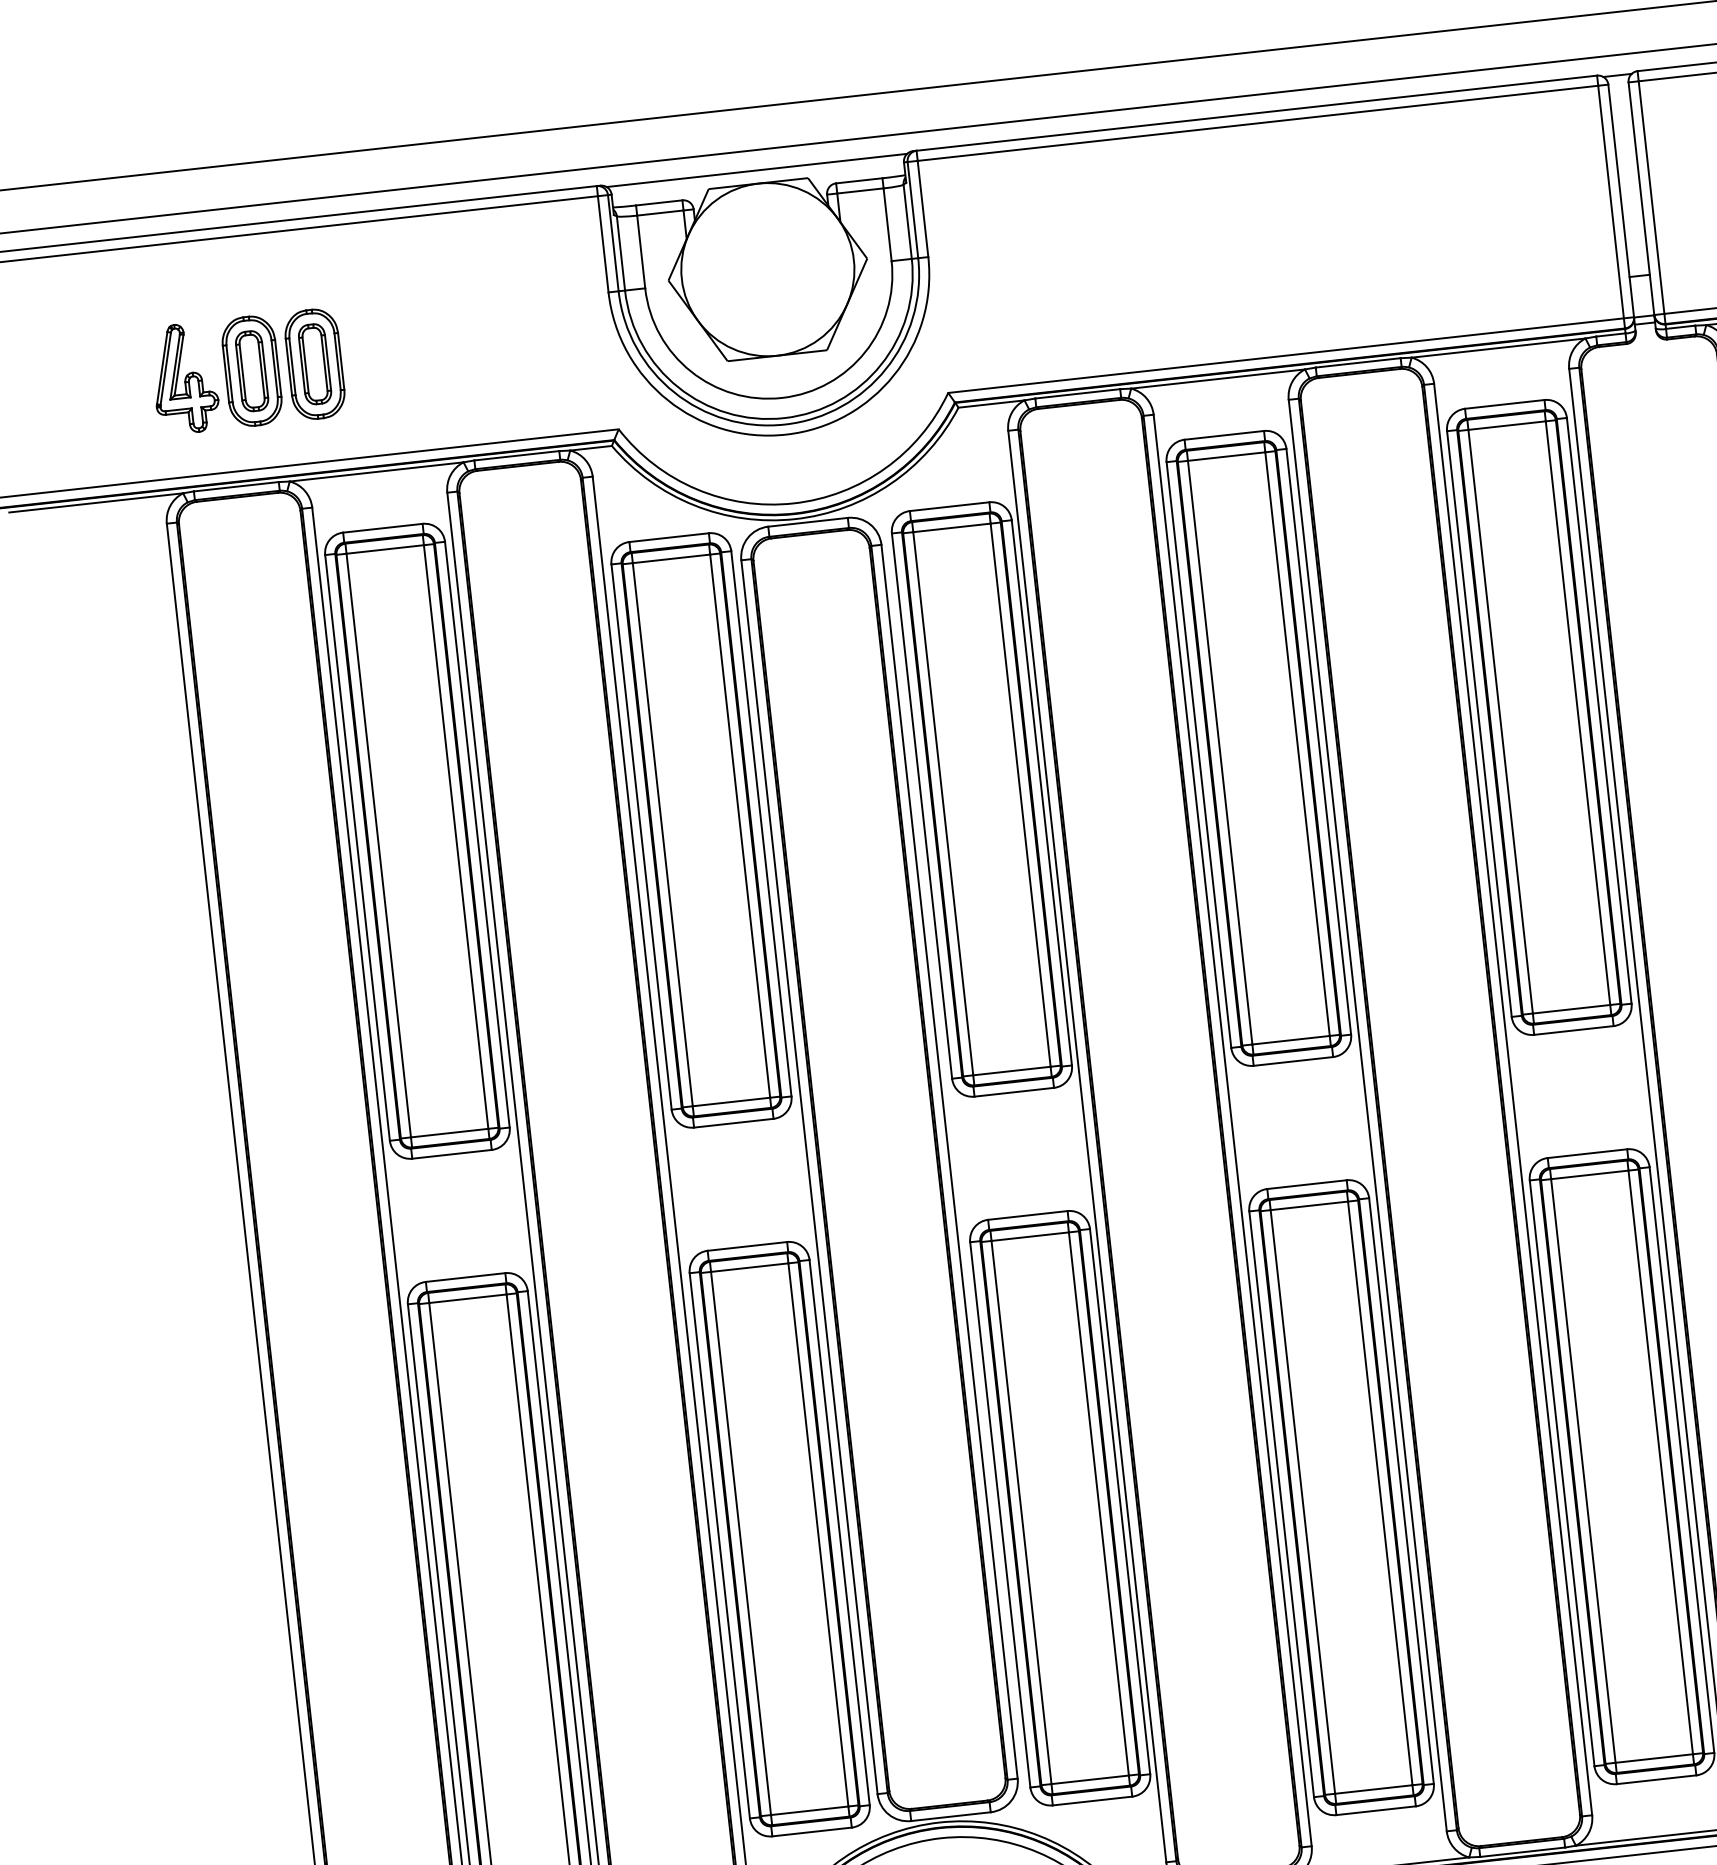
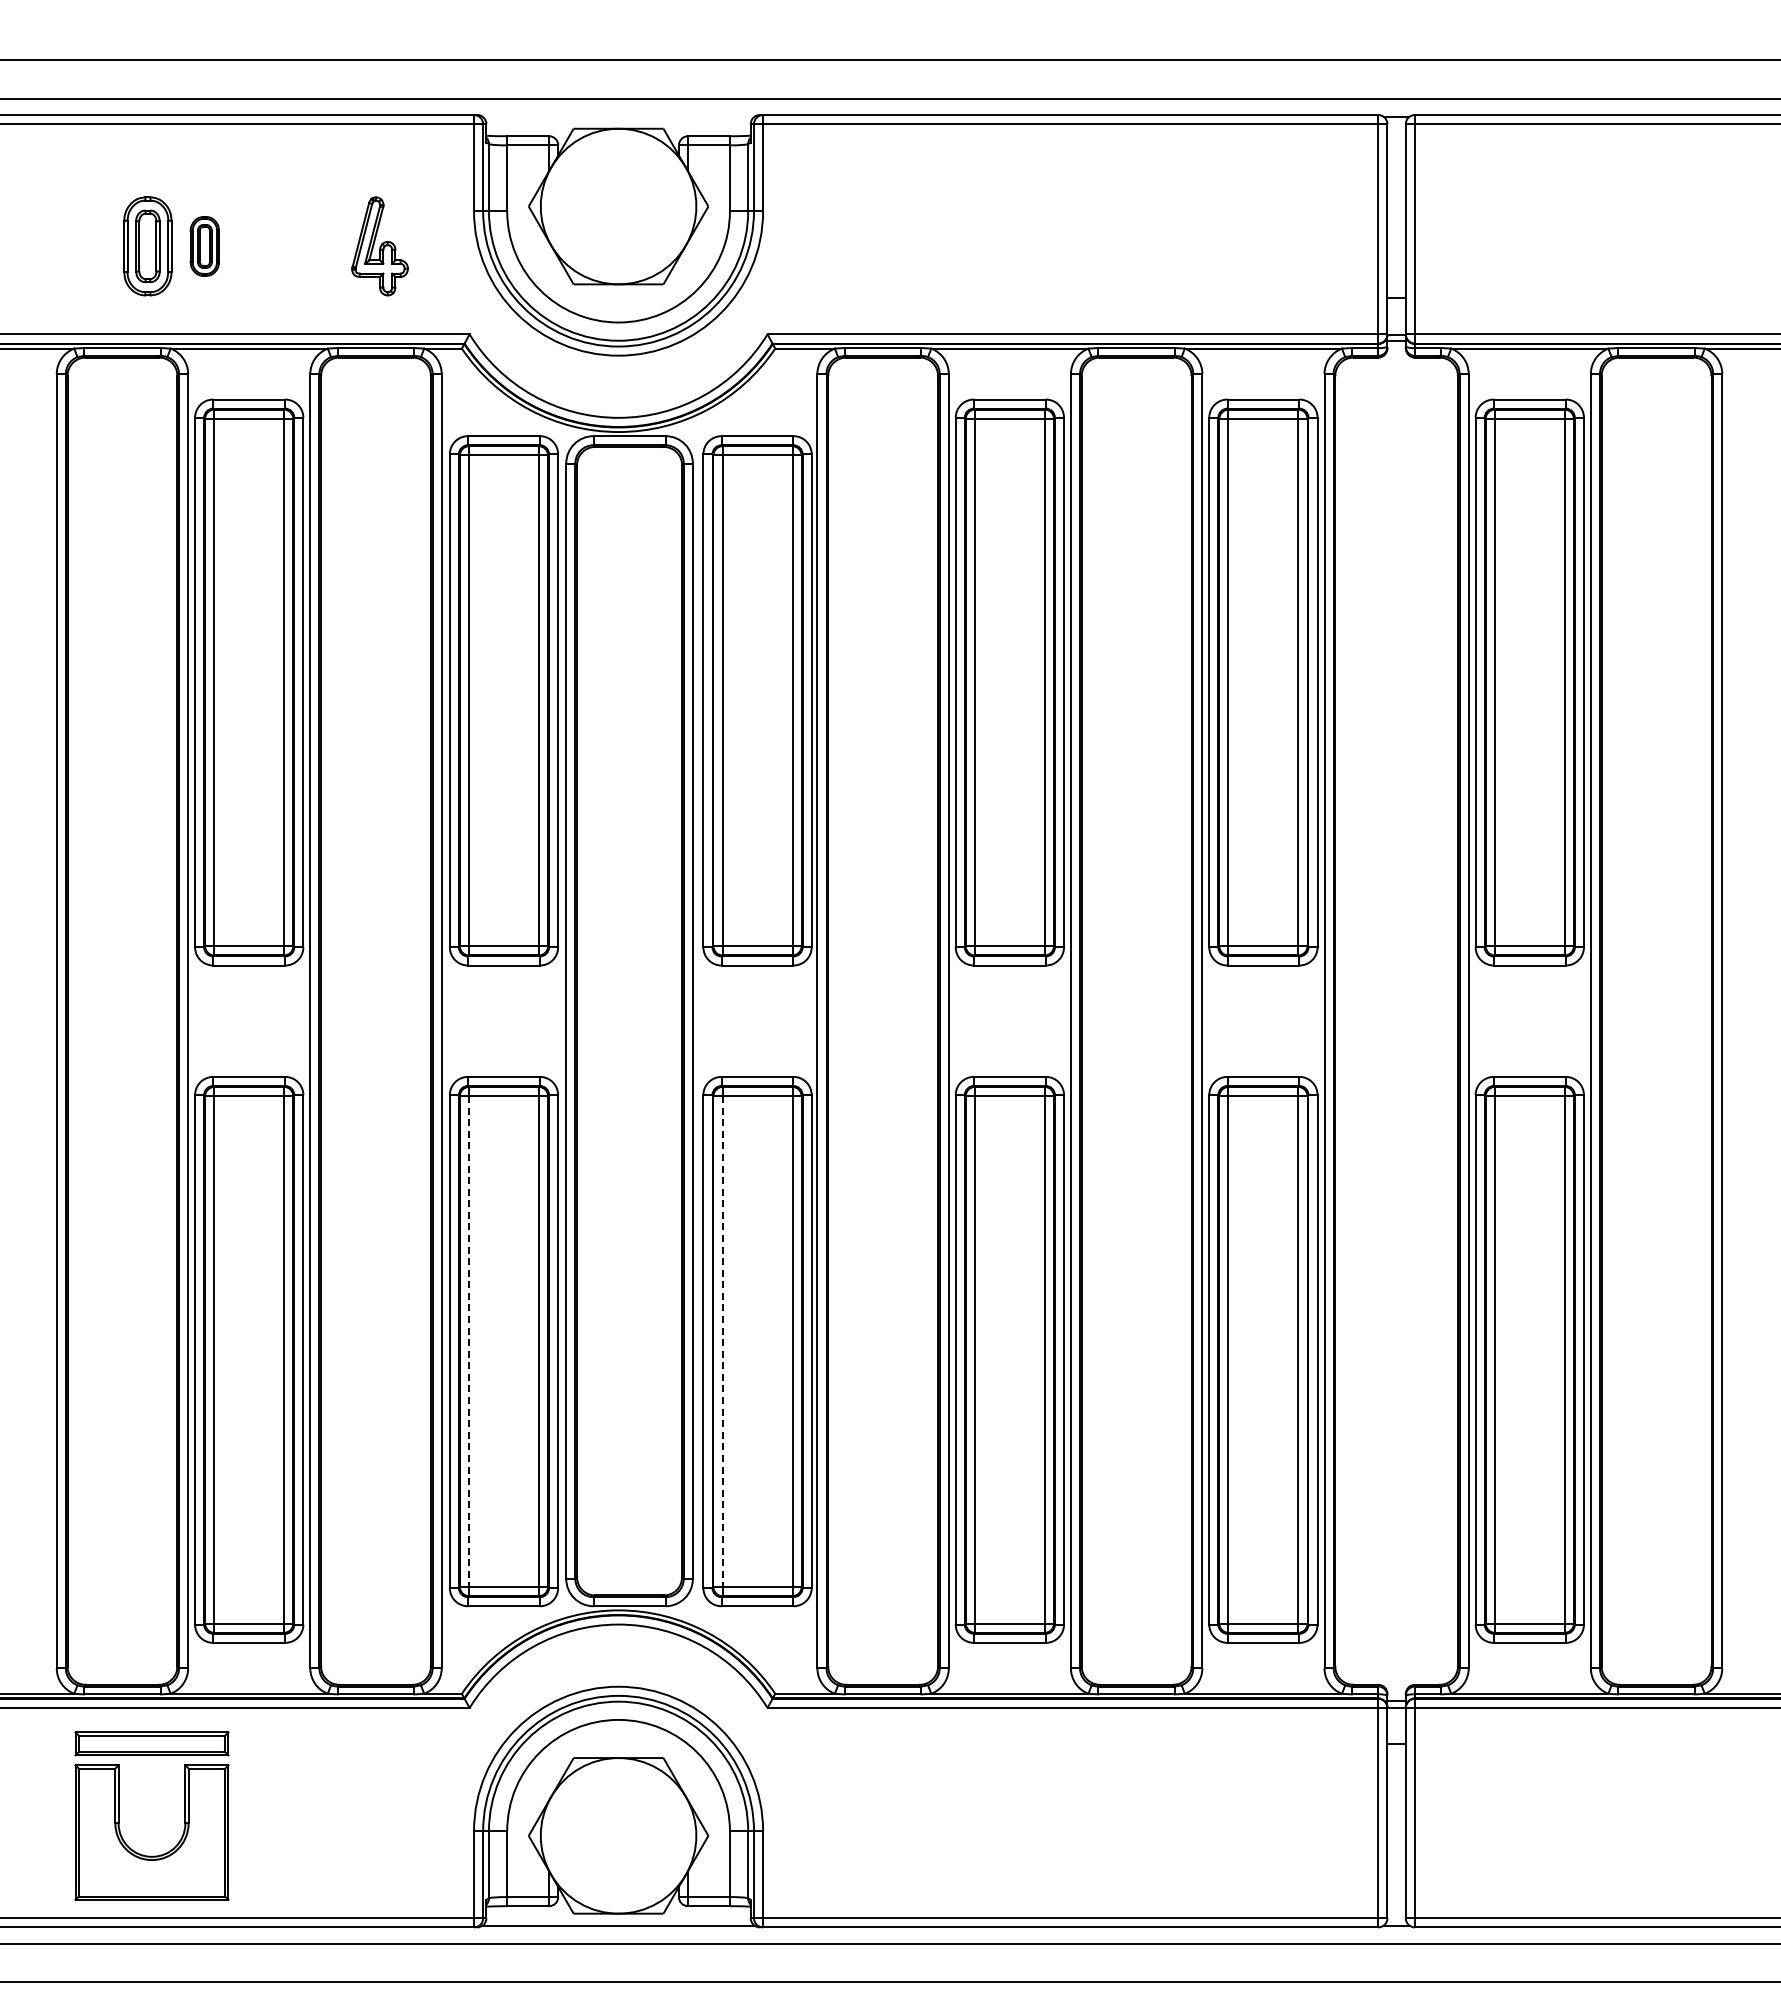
line: (756, 170) -> (618, 116), removed
part: (314, 364) -> (204, 246), size x0.6
part: (184, 378) -> (379, 246), moved
line: (1021, 1512) -> (722, 1341), solid -> dashed
line: (741, 1543) -> (469, 1341), solid -> dashed

